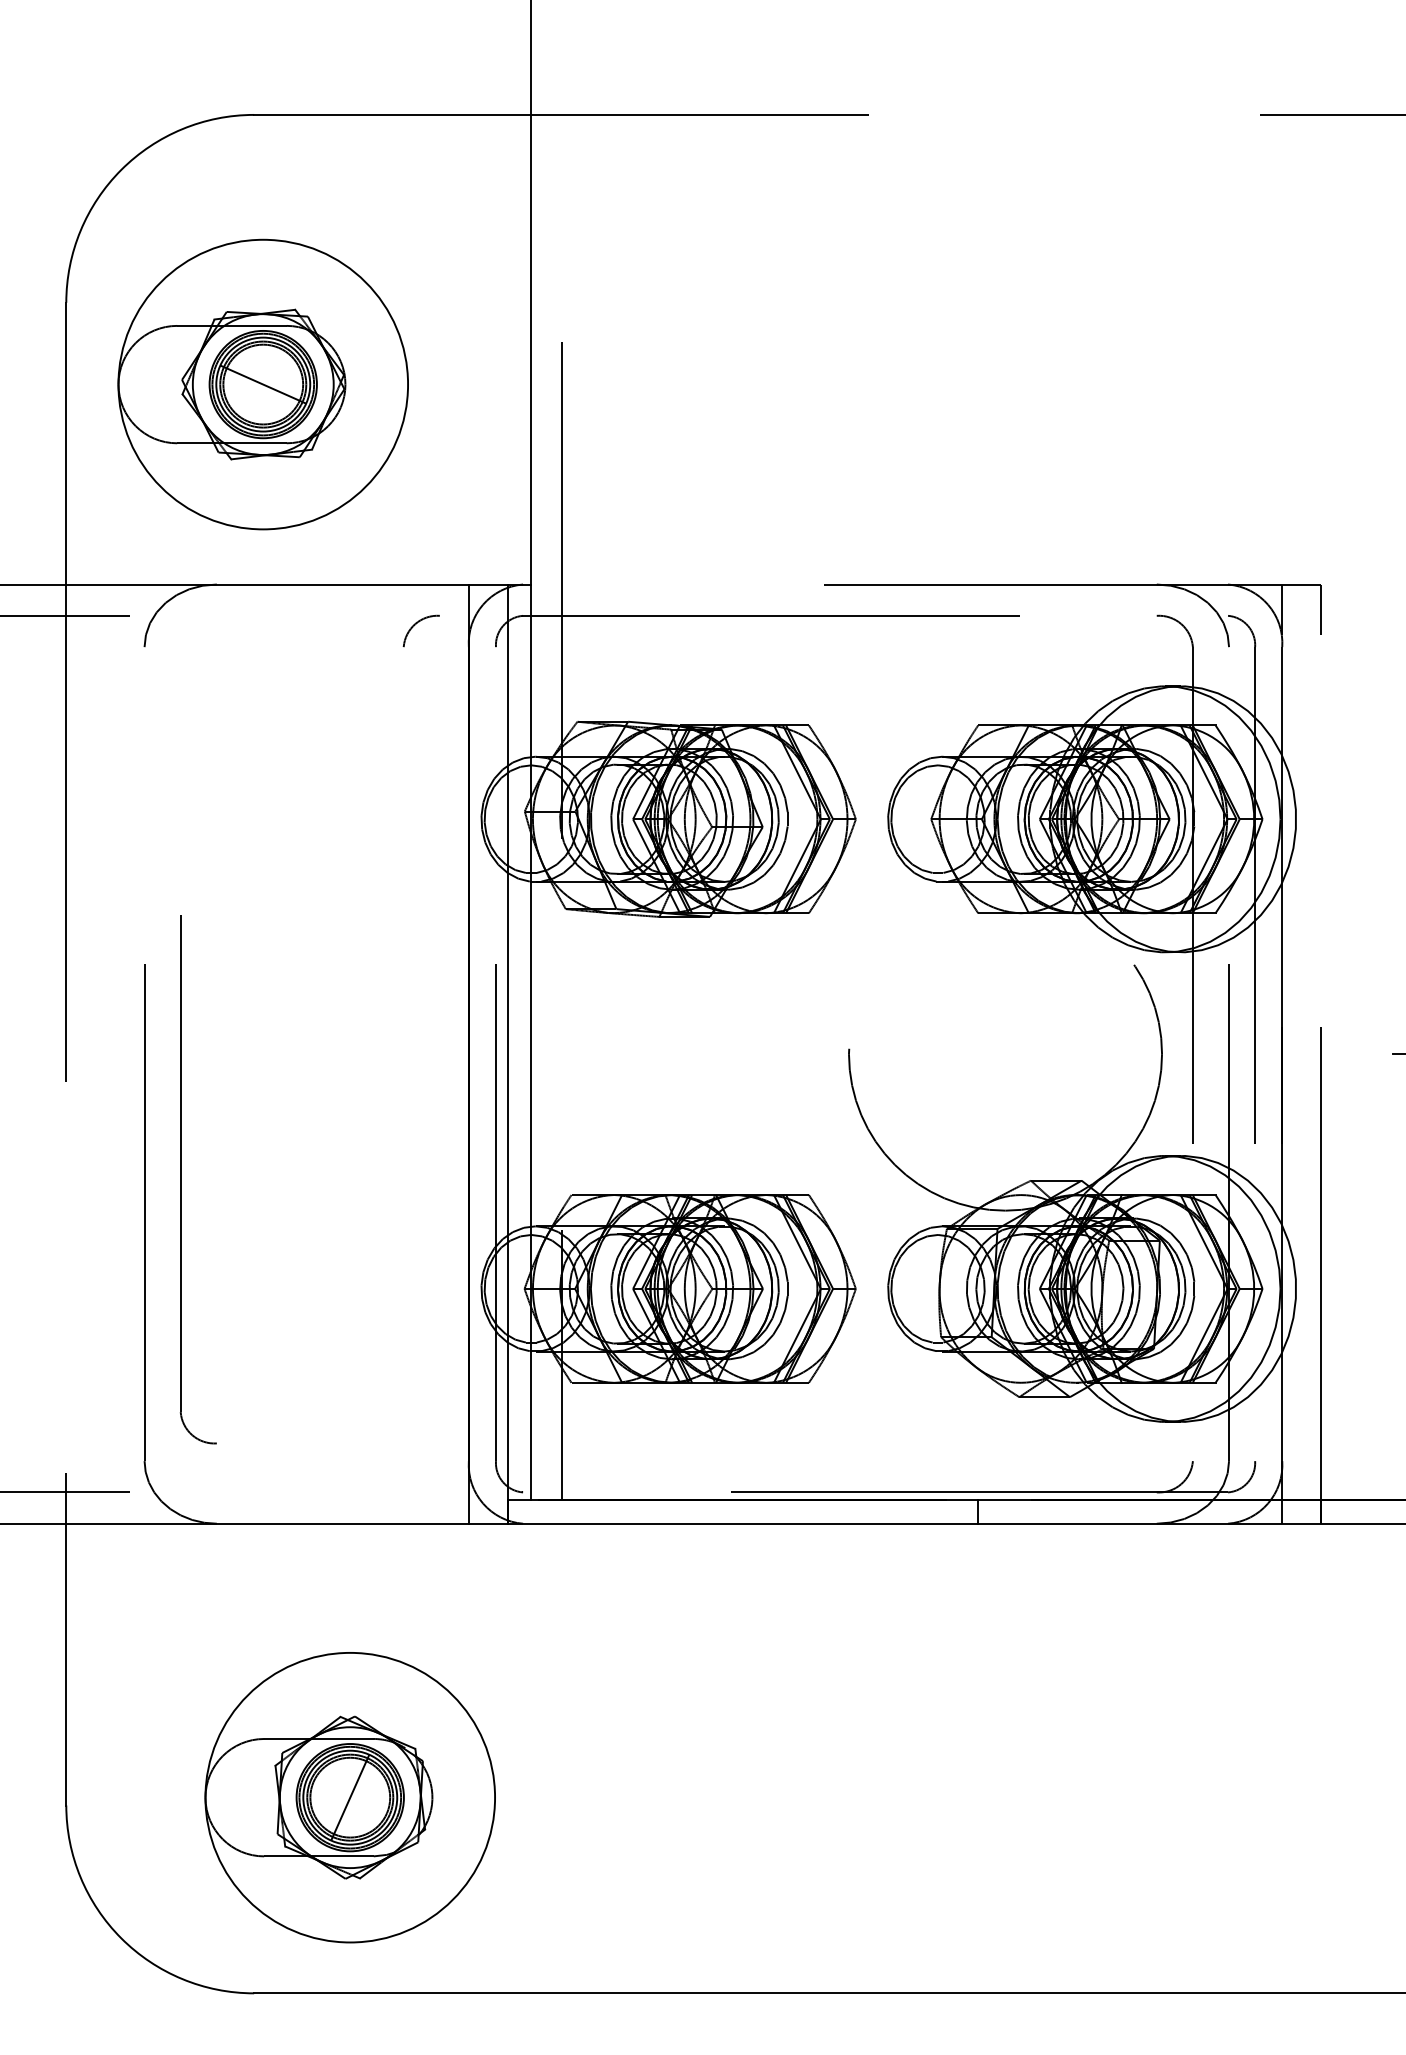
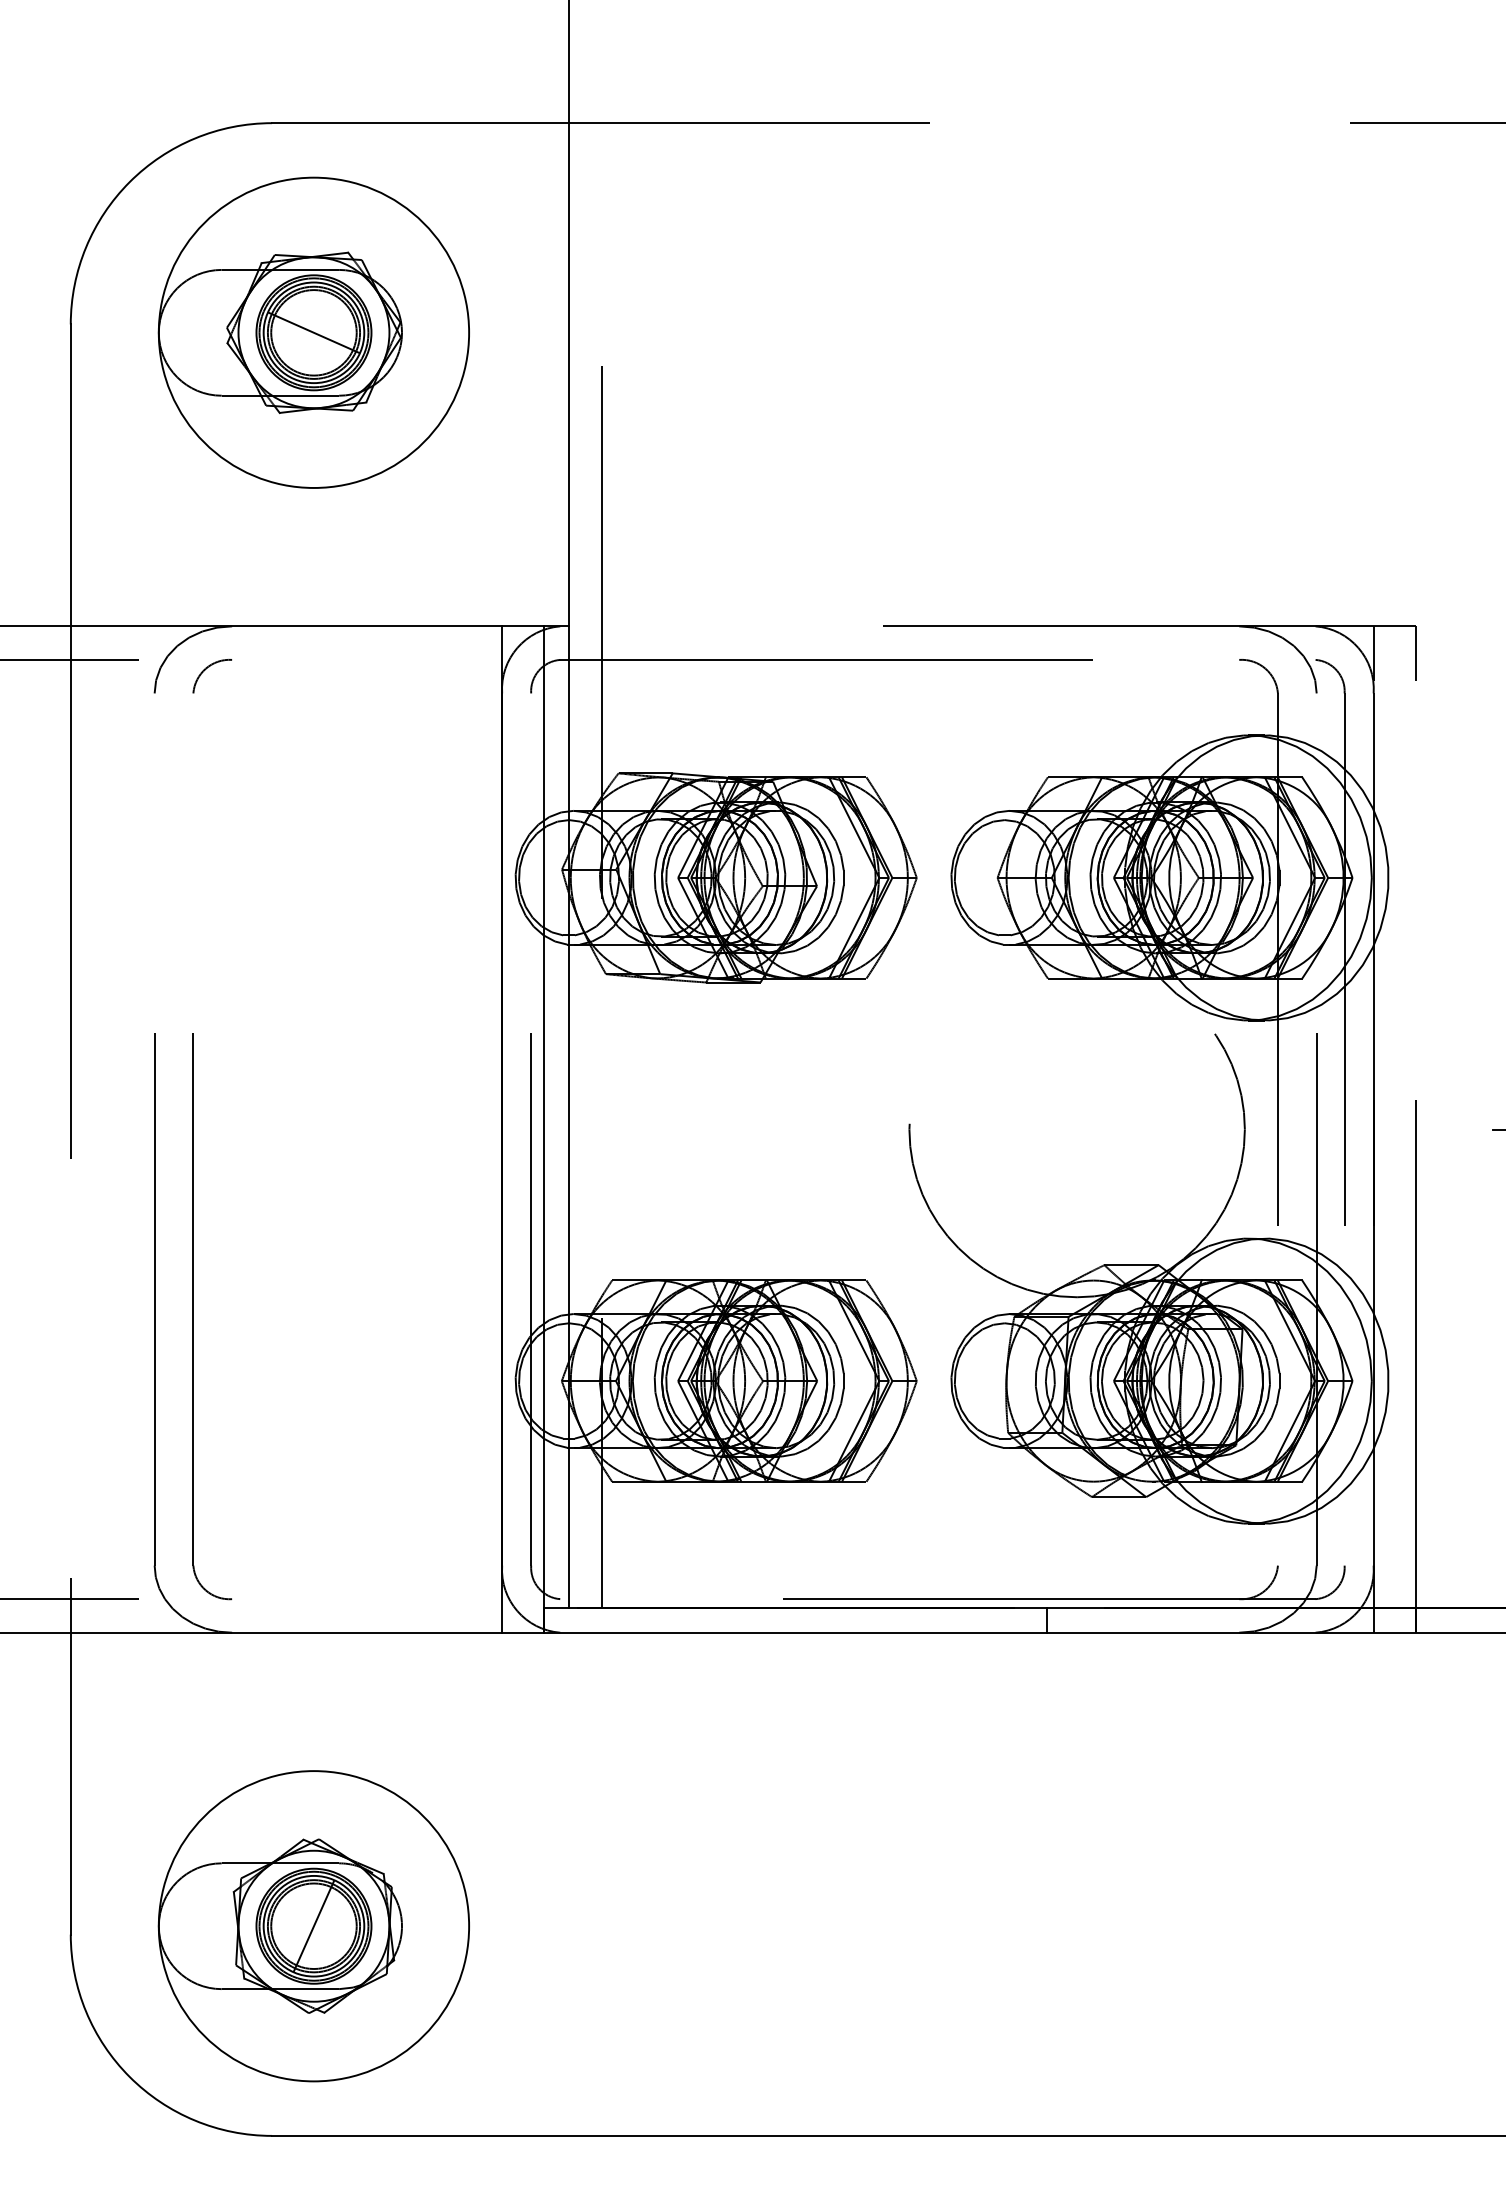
part: (262, 384) -> (313, 332), moved
arc: (415, 625) -> (205, 670), moved
part: (181, 1179) -> (194, 1316), moved
part: (349, 1797) -> (313, 1926), moved

